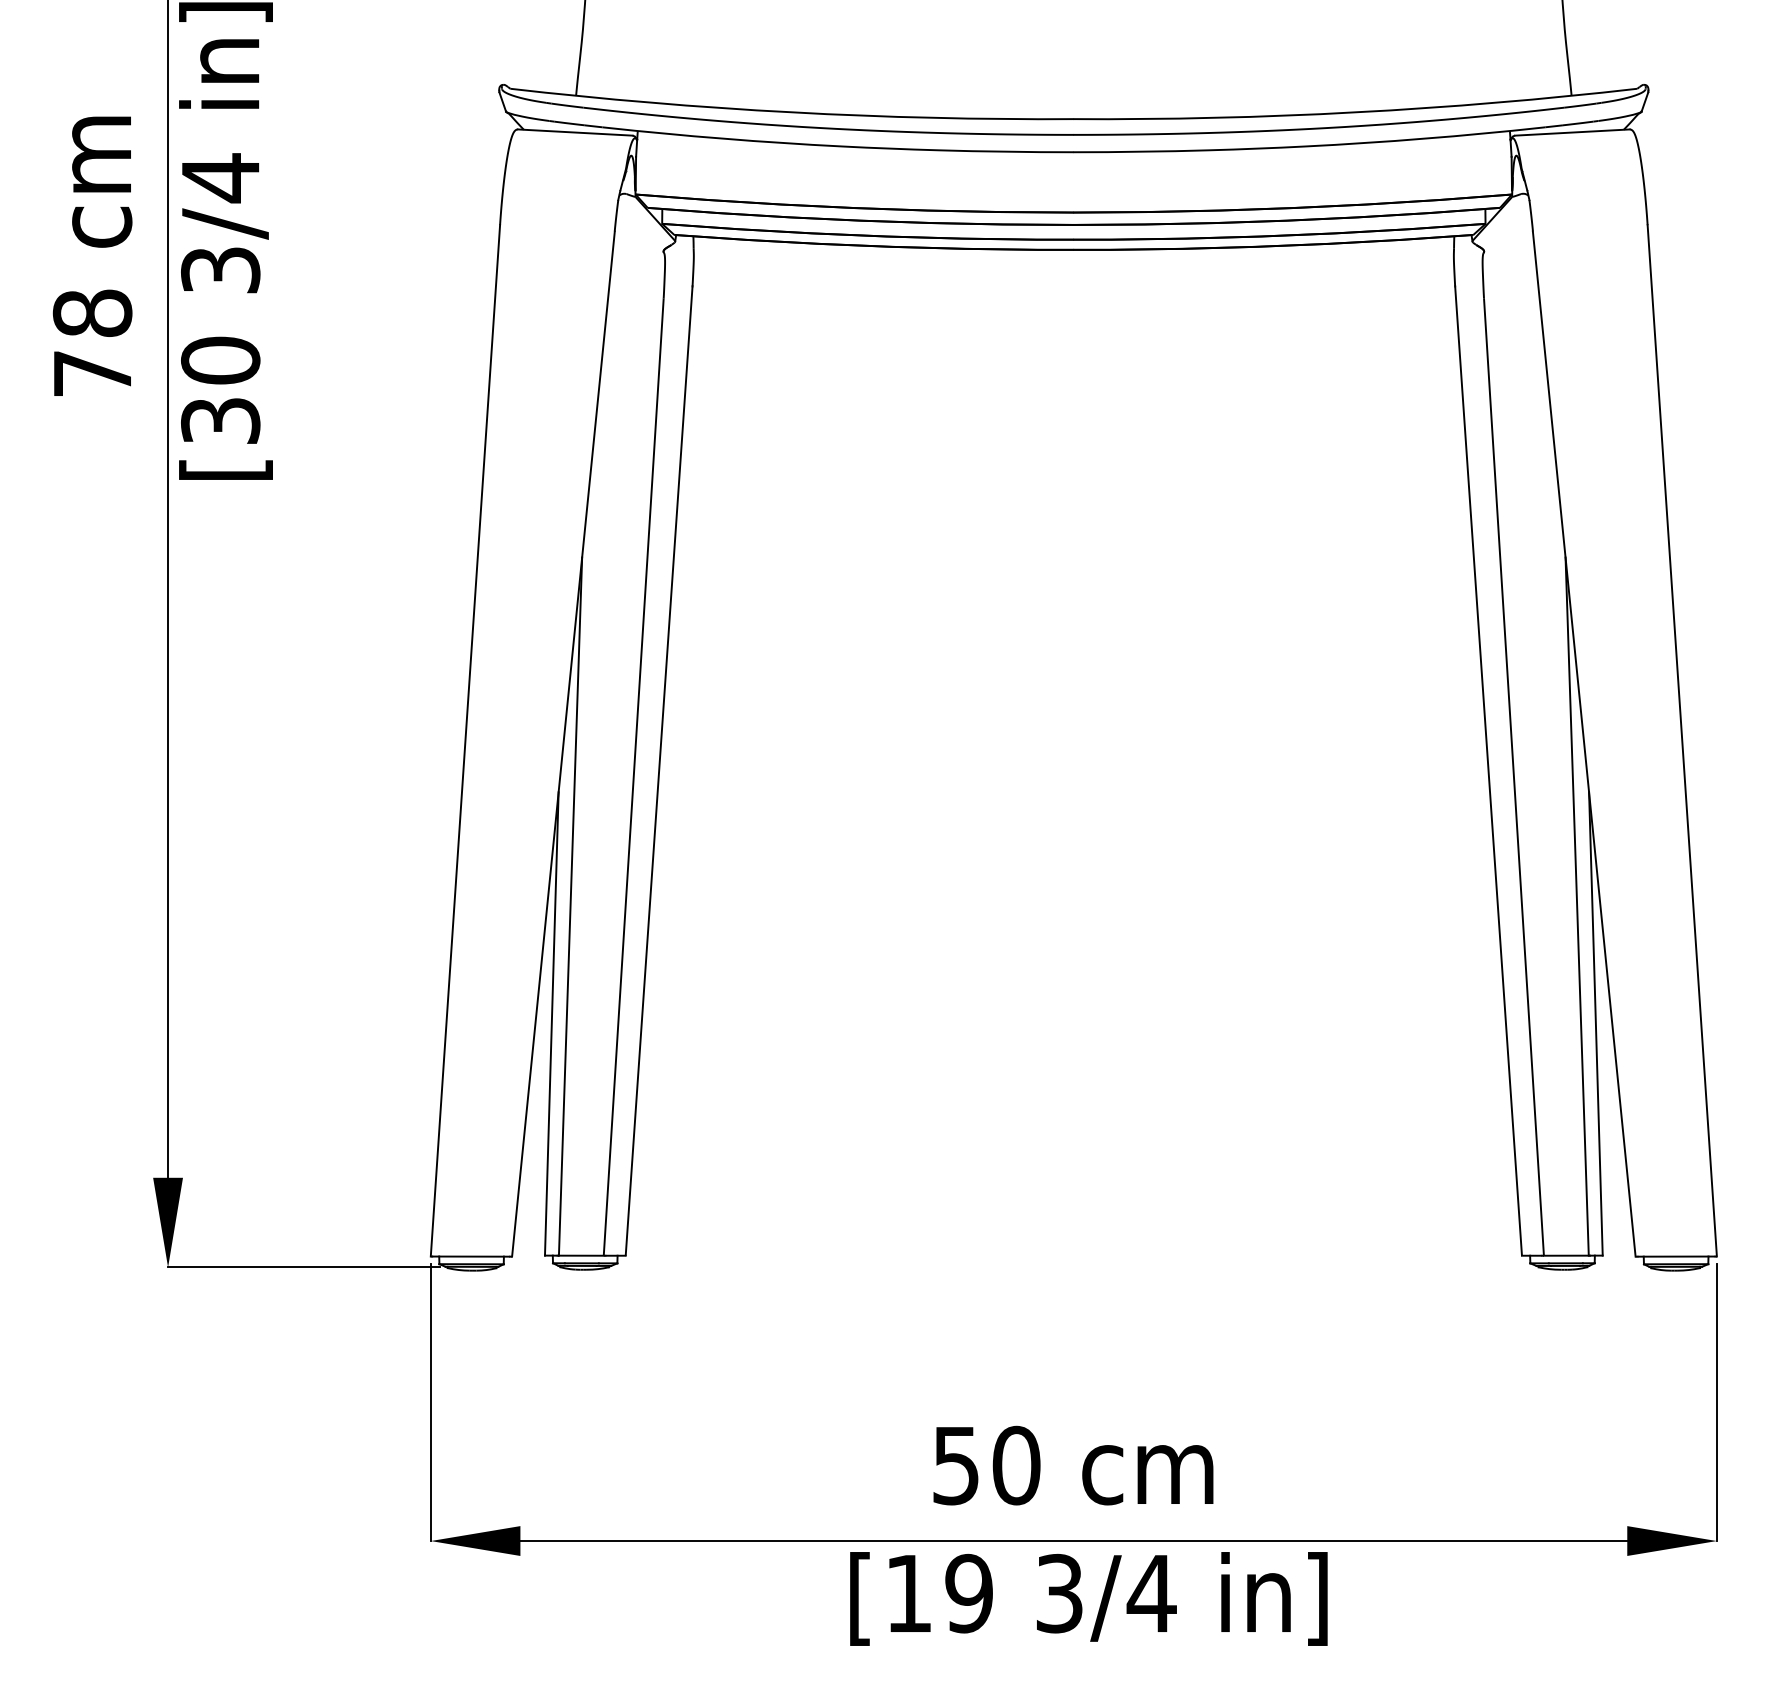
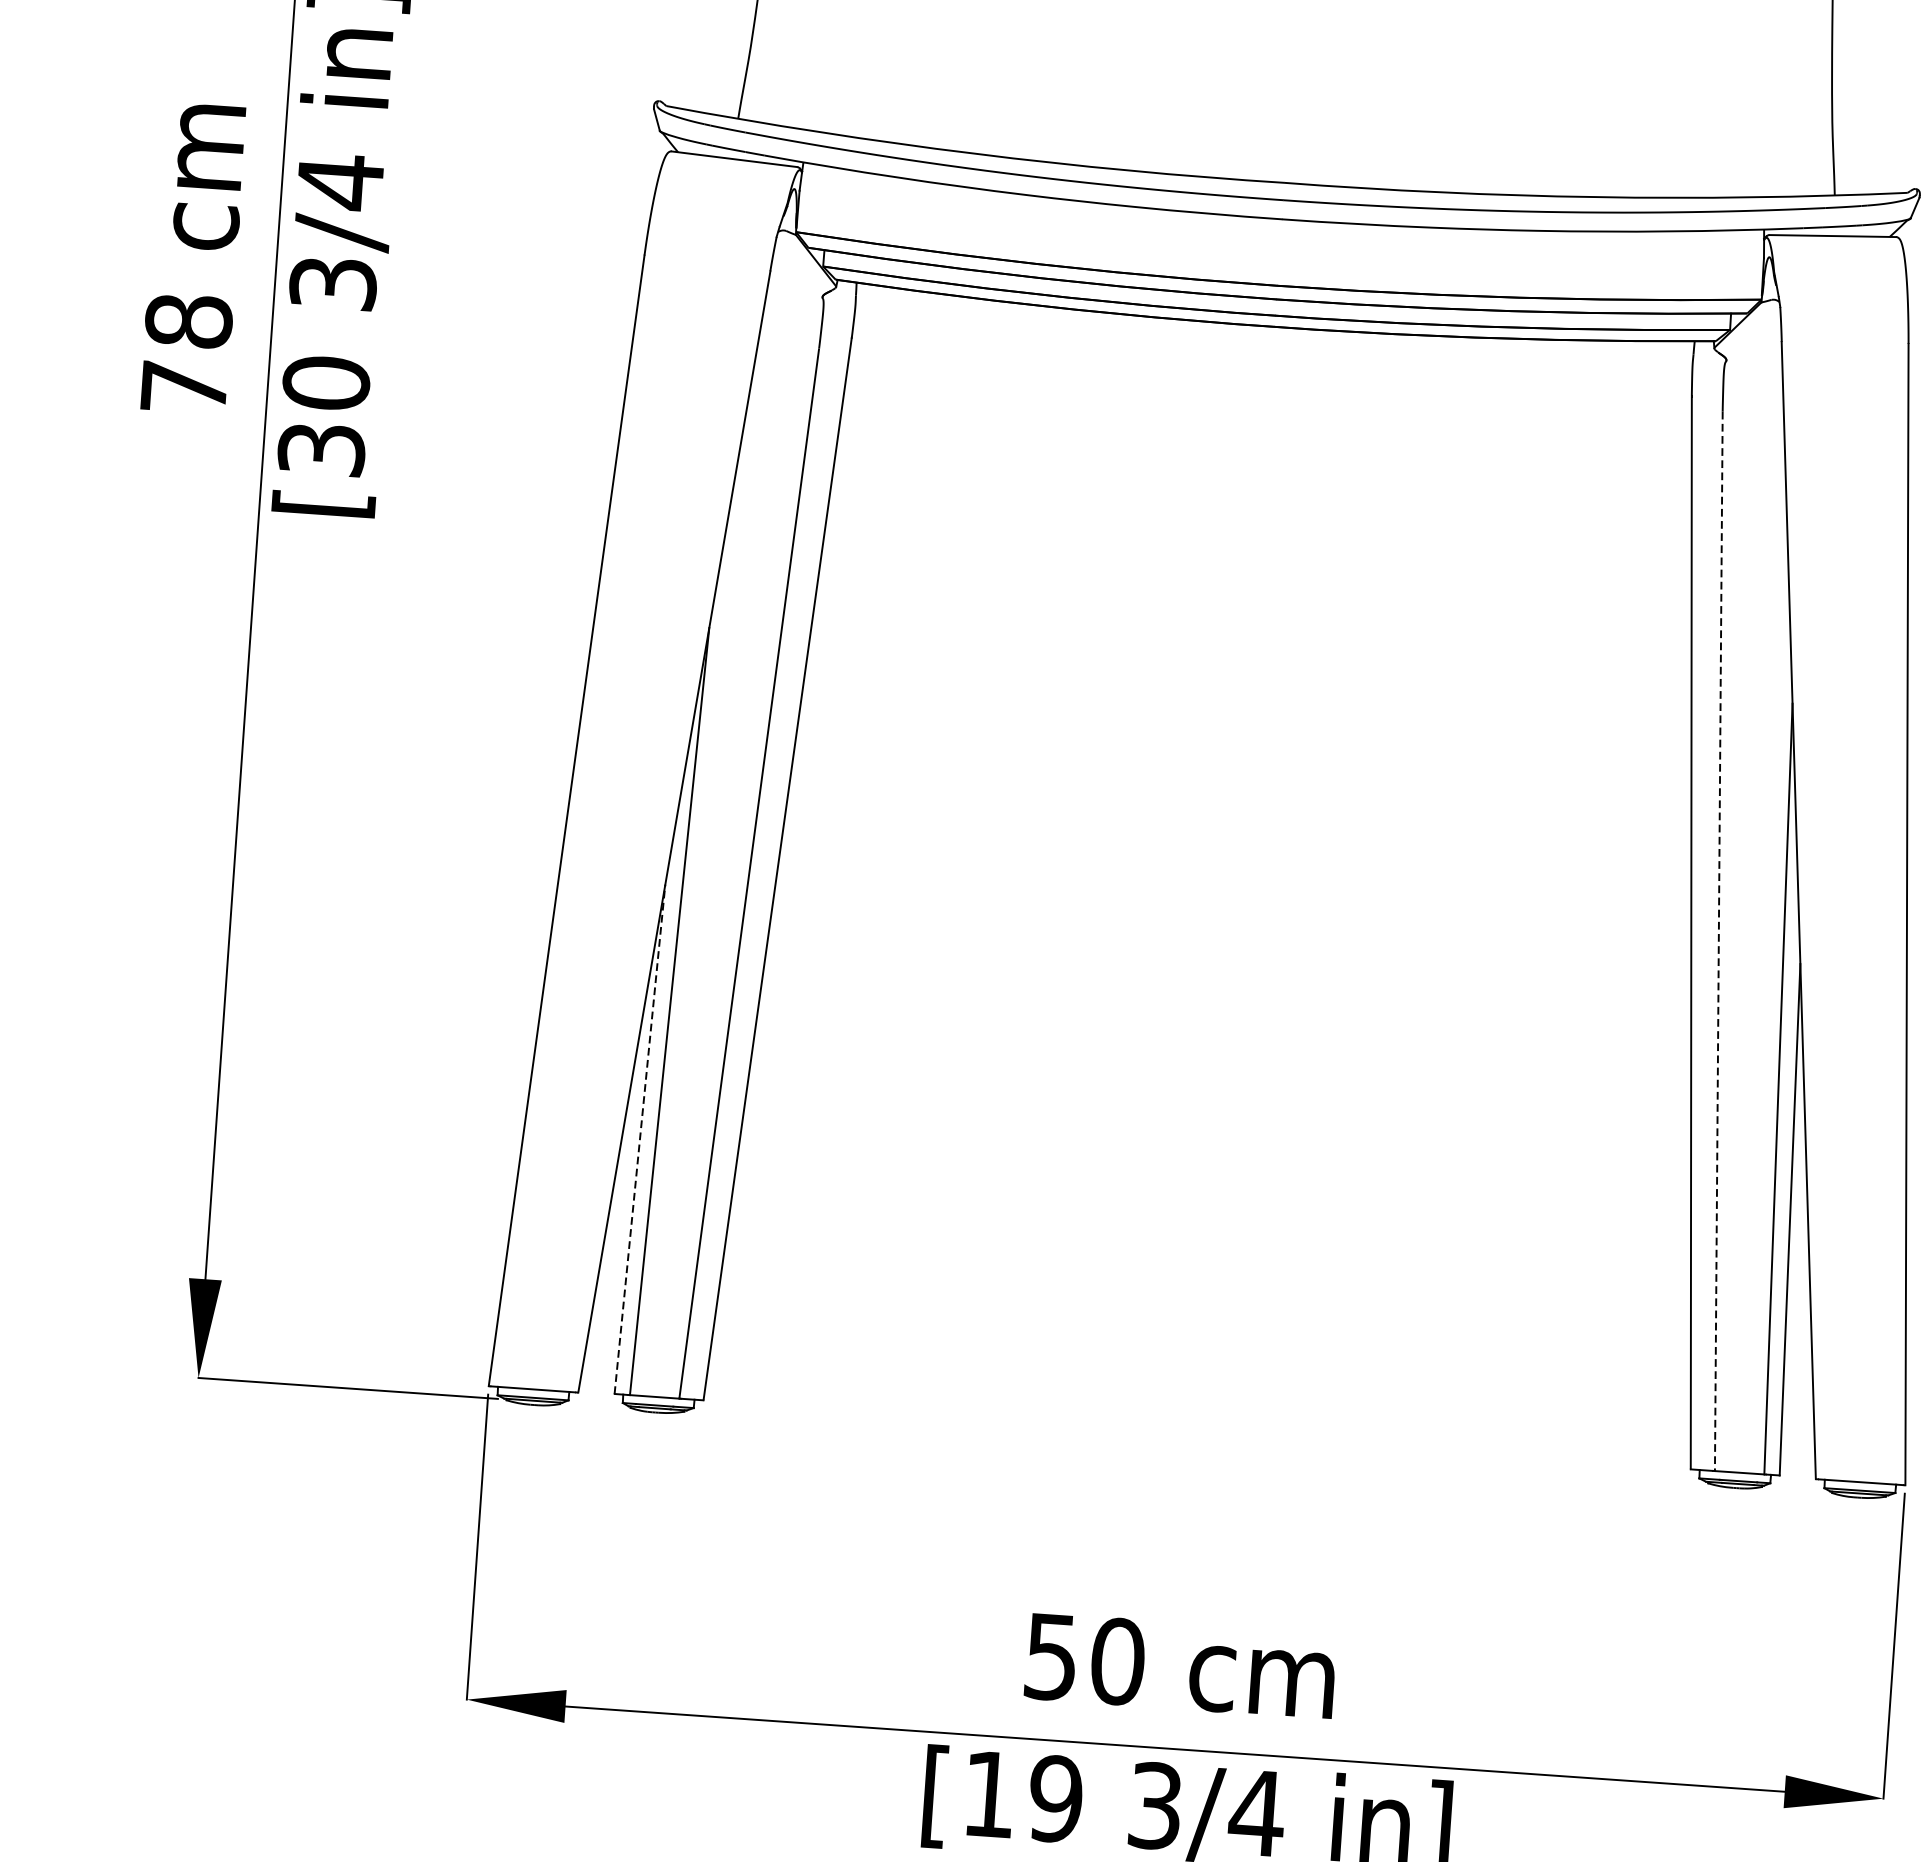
line: (1514, 777) -> (1719, 942), solid -> dashed
line: (551, 1023) -> (639, 1138), solid -> dashed

